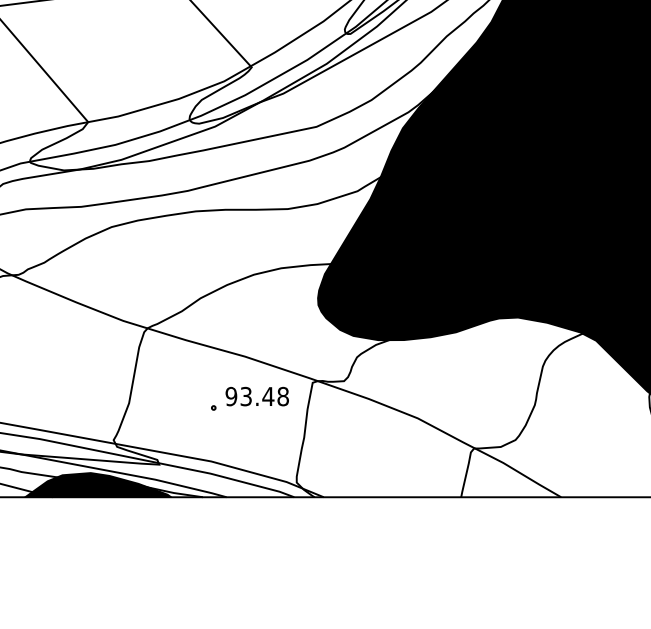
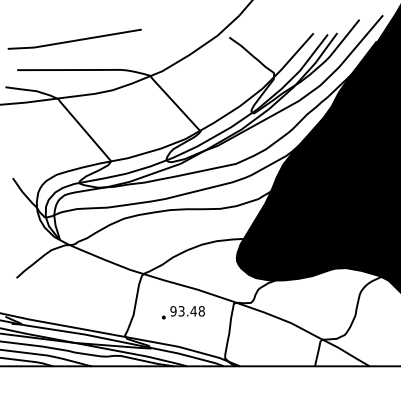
part: (249, 398) -> (183, 312), moved
fill: (97, 484) -> (116, 359), removed

